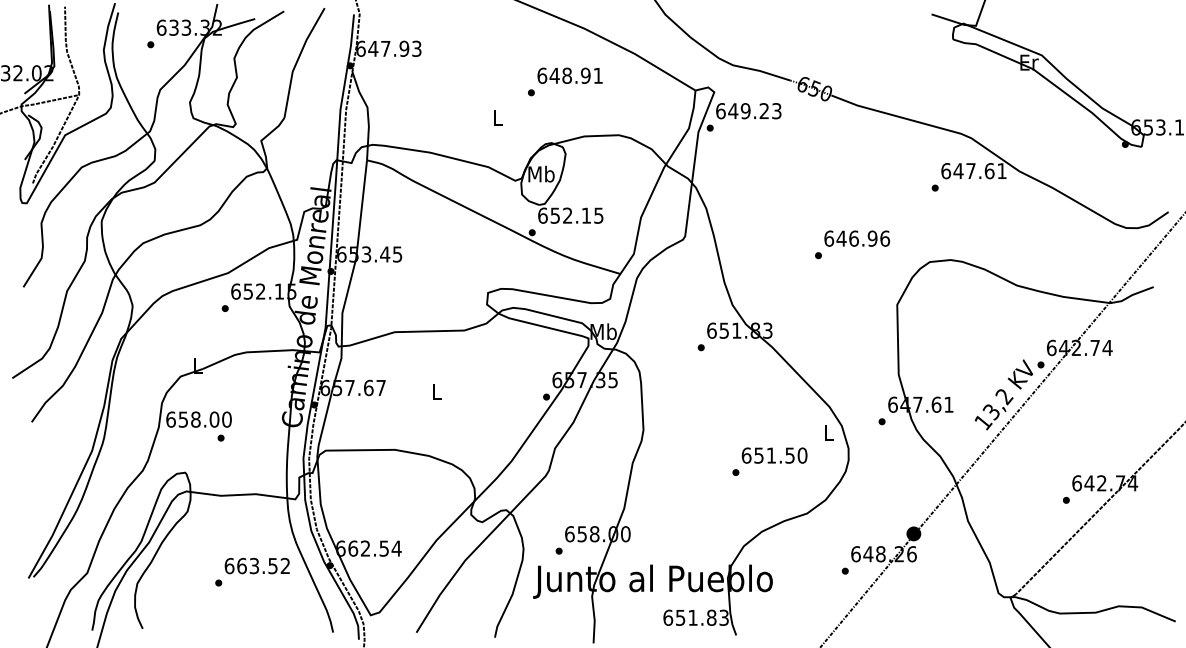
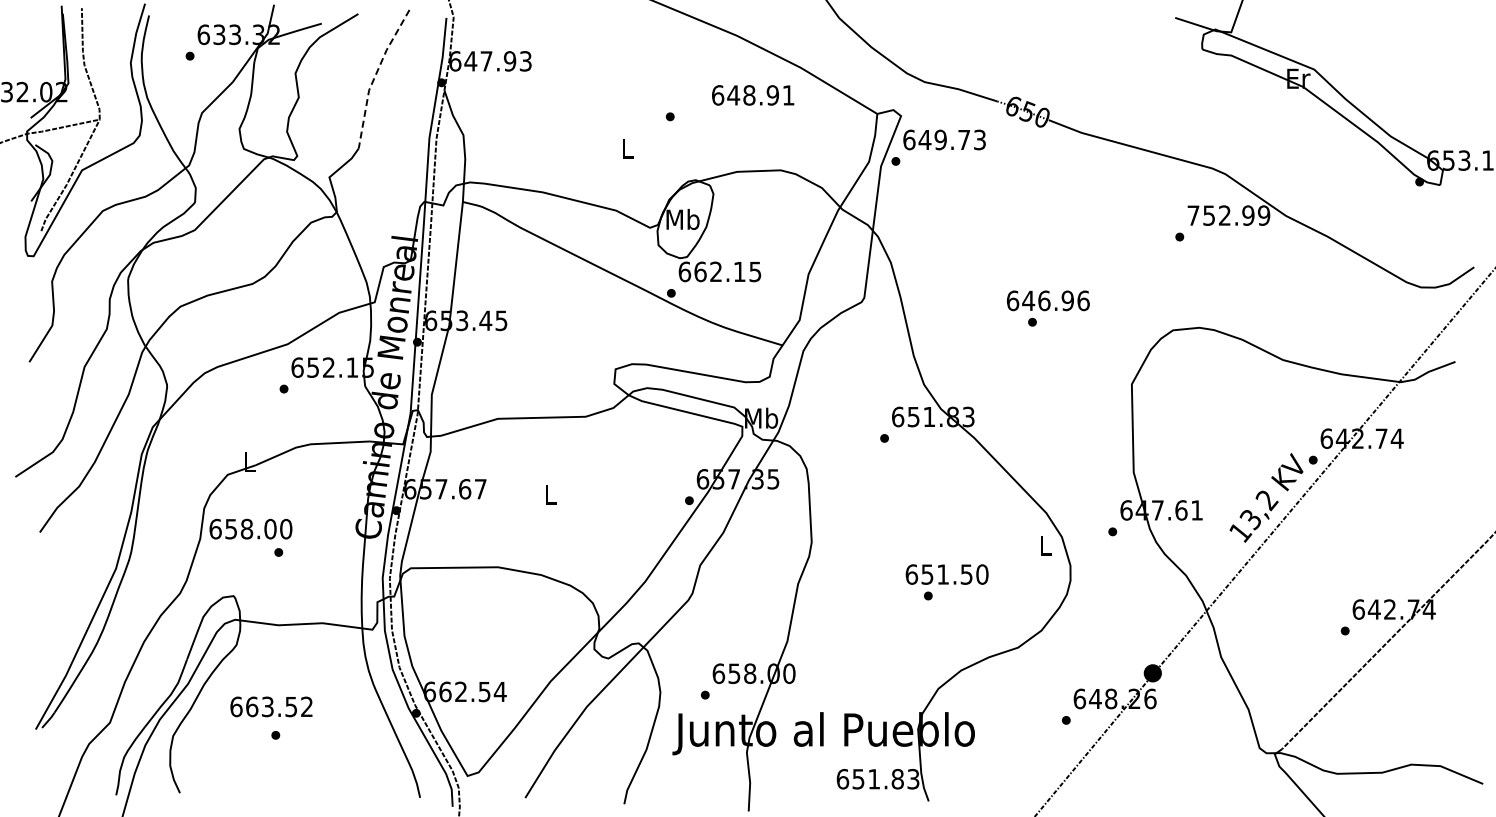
line: (297, 60) -> (375, 76), solid -> dashed
text: (570, 75) -> (753, 95), moved
text: (763, 110) -> (963, 139), 649.23 -> 649.73
text: (973, 171) -> (1228, 215), 647.61 -> 752.99
text: (555, 215) -> (700, 271), 652.15 -> 662.15
text: (857, 238) -> (1048, 300), moved
text: (774, 455) -> (946, 574), moved
text: (257, 565) -> (271, 706), moved

